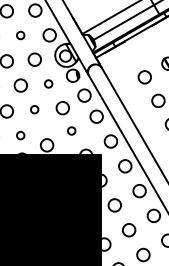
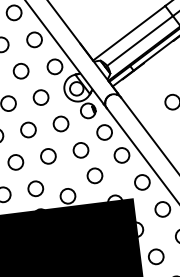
circle: (20, 35) -> (20, 71), size x1.67
circle: (48, 83) -> (60, 123), size x1.67
circle: (34, 109) -> (47, 156), size x1.67
circle: (71, 130) -> (94, 175), size x1.67
circle: (20, 135) -> (35, 188), size x1.67

